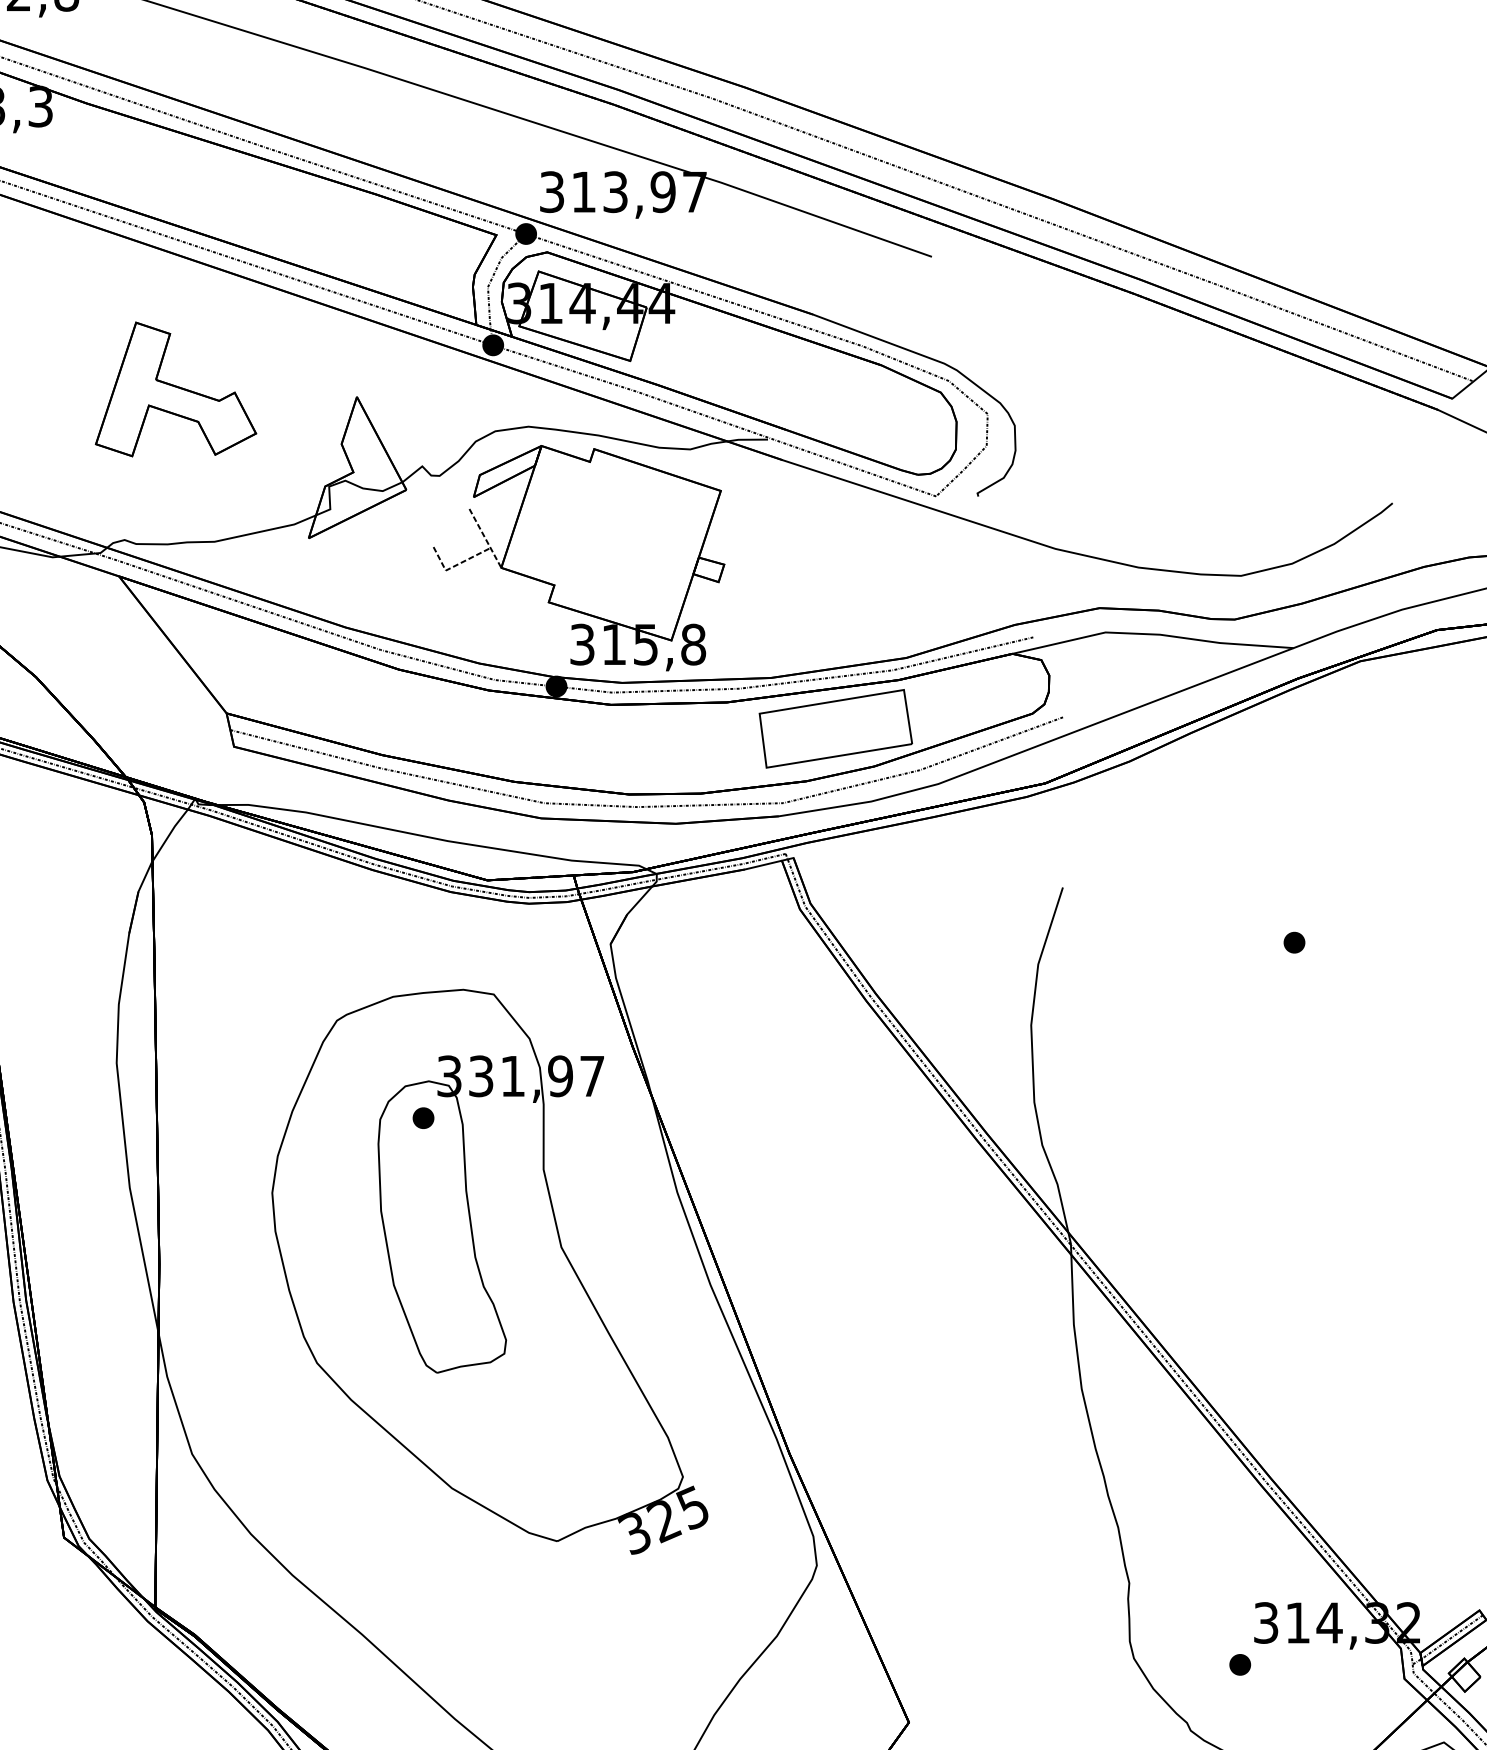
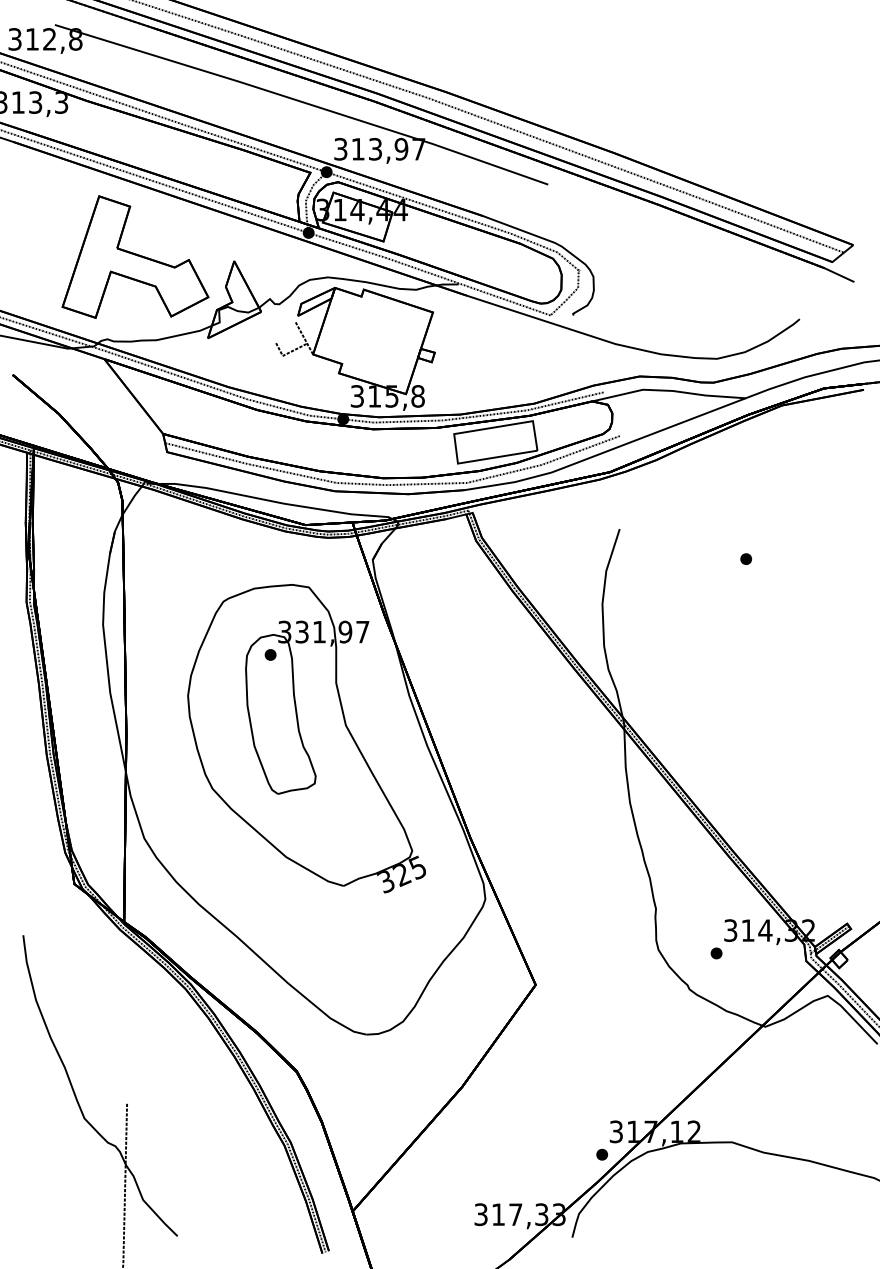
part: (176, 388) -> (135, 256), size x1.67

